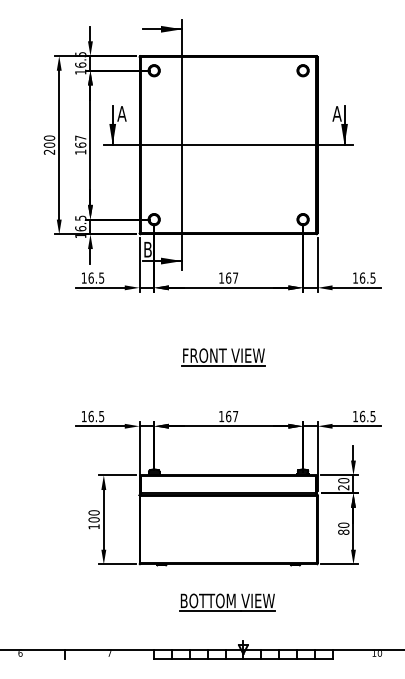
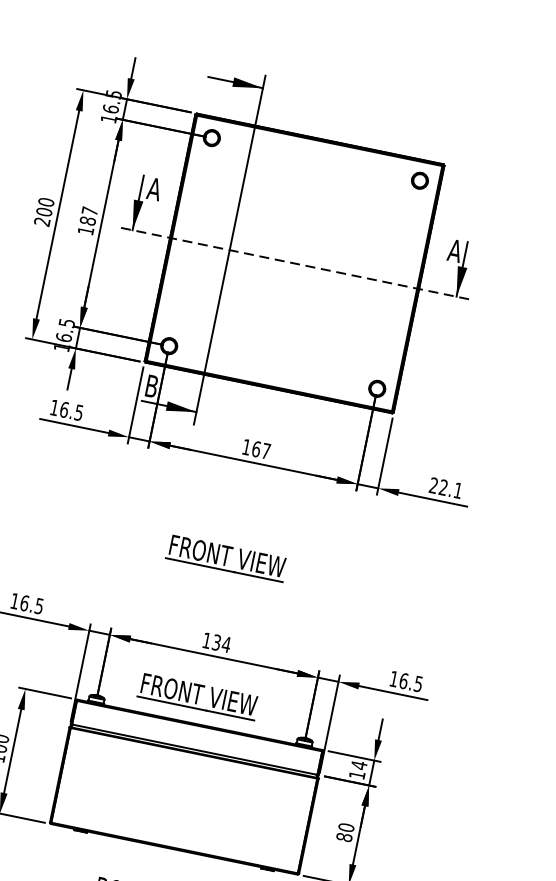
text: (80, 144) -> (87, 220), 167 -> 187
line: (228, 145) -> (294, 263), solid -> dashed
text: (364, 277) -> (446, 487), 16.5 -> 22.1
text: (232, 416) -> (222, 643), 167 -> 134
part: (223, 456) -> (198, 697), added
text: (343, 483) -> (358, 769), 20 -> 14

